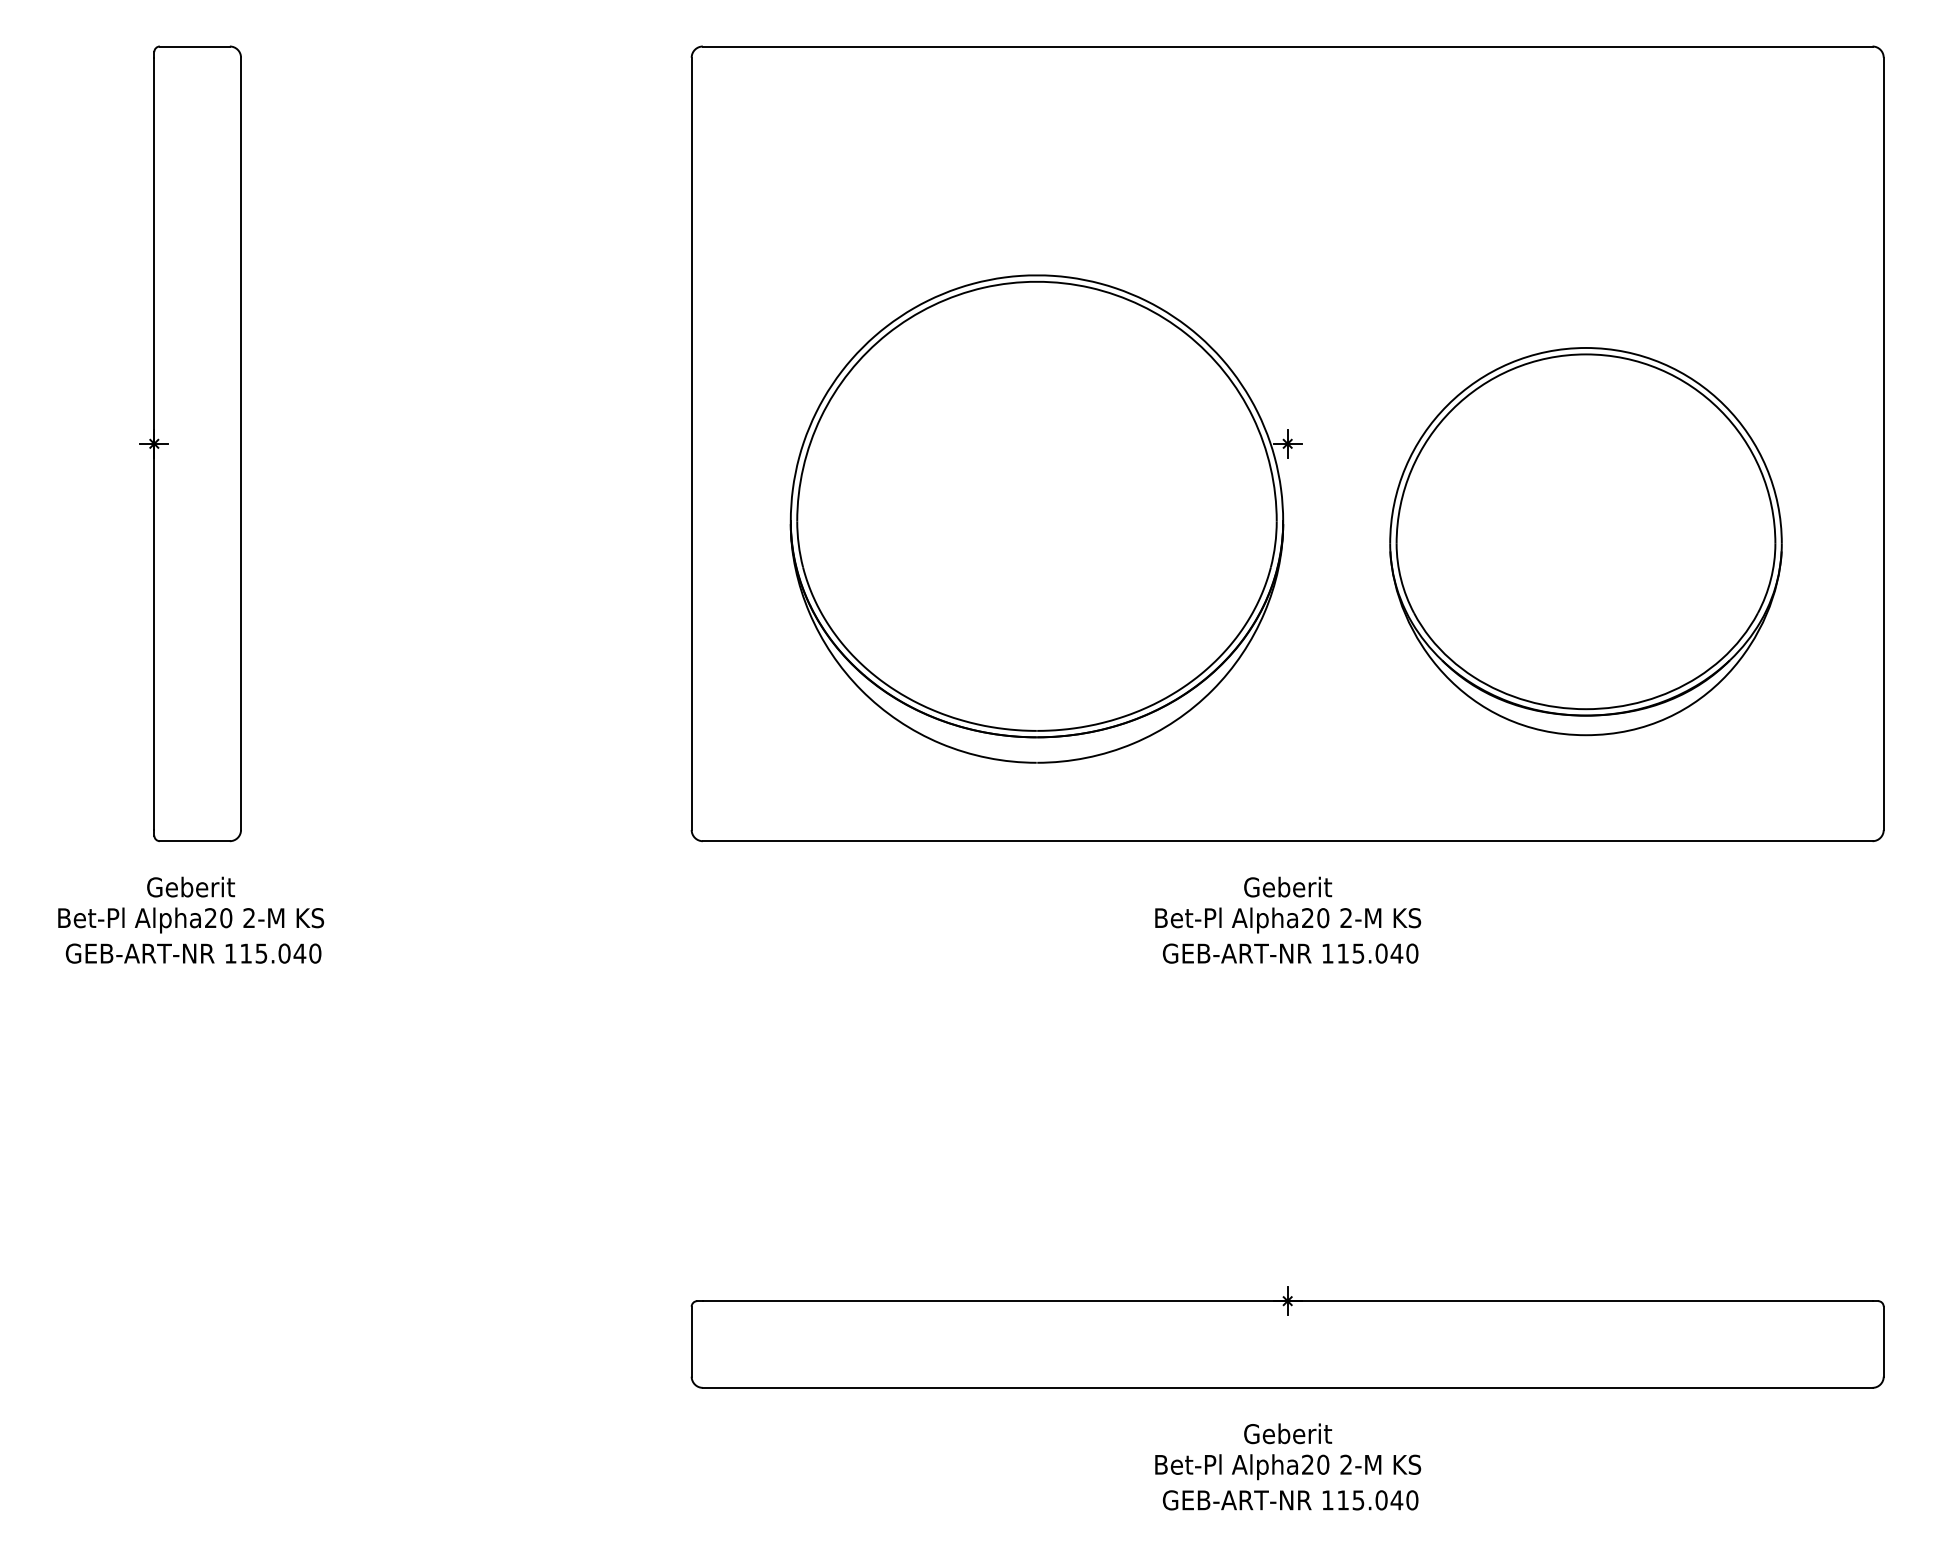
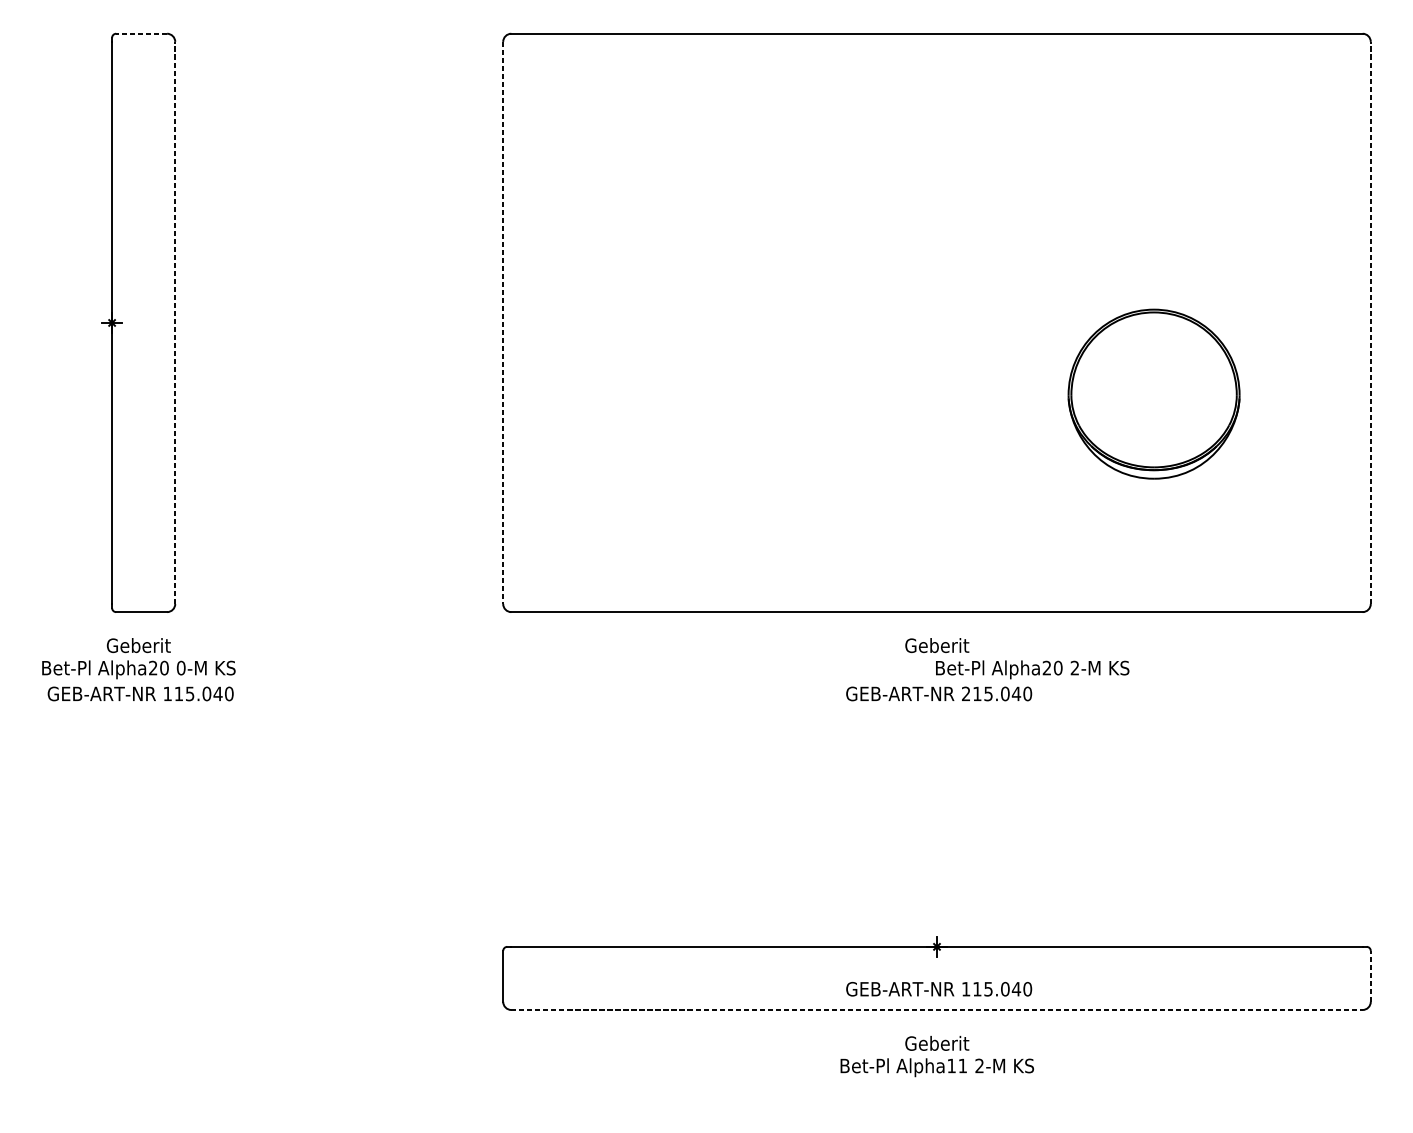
line: (194, 46) -> (141, 33), solid -> dashed
line: (241, 443) -> (175, 322), solid -> dashed
line: (1883, 443) -> (1370, 322), solid -> dashed
line: (691, 444) -> (503, 323), solid -> dashed
part: (1045, 518) -> (760, 377), removed
part: (1585, 541) -> (1153, 394), size x0.6
text: (249, 918) -> (181, 668), 2-M -> 0-M
text: (1288, 920) -> (1032, 669), moved
text: (1327, 953) -> (965, 693), 115.040 -> 215.040
line: (1883, 1341) -> (1370, 976), solid -> dashed
line: (1287, 1387) -> (936, 1009), solid -> dashed
text: (1315, 1464) -> (957, 1065), Alpha20 -> Alpha11
text: (1290, 1500) -> (939, 989), moved

